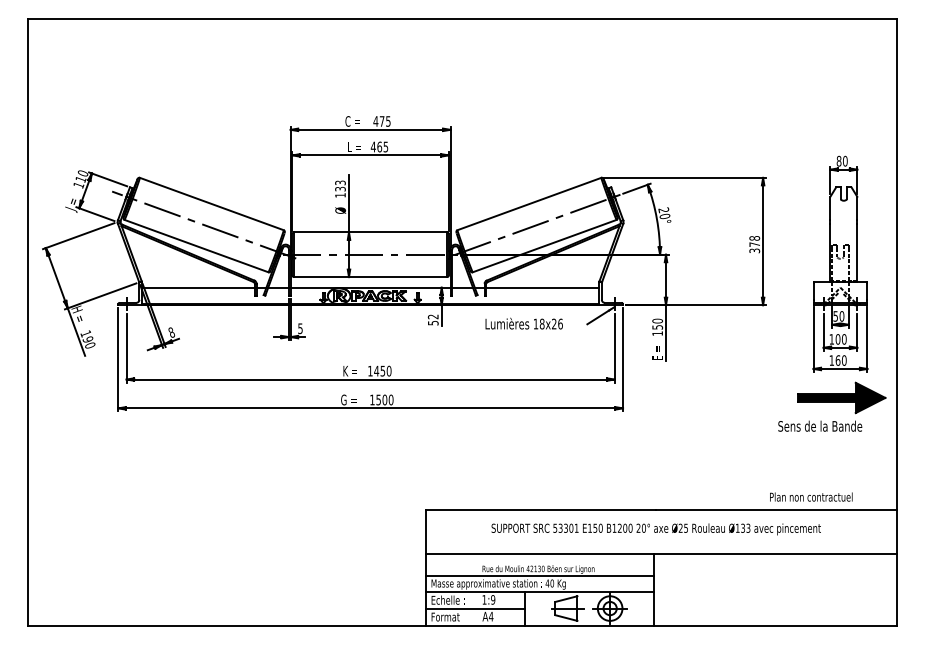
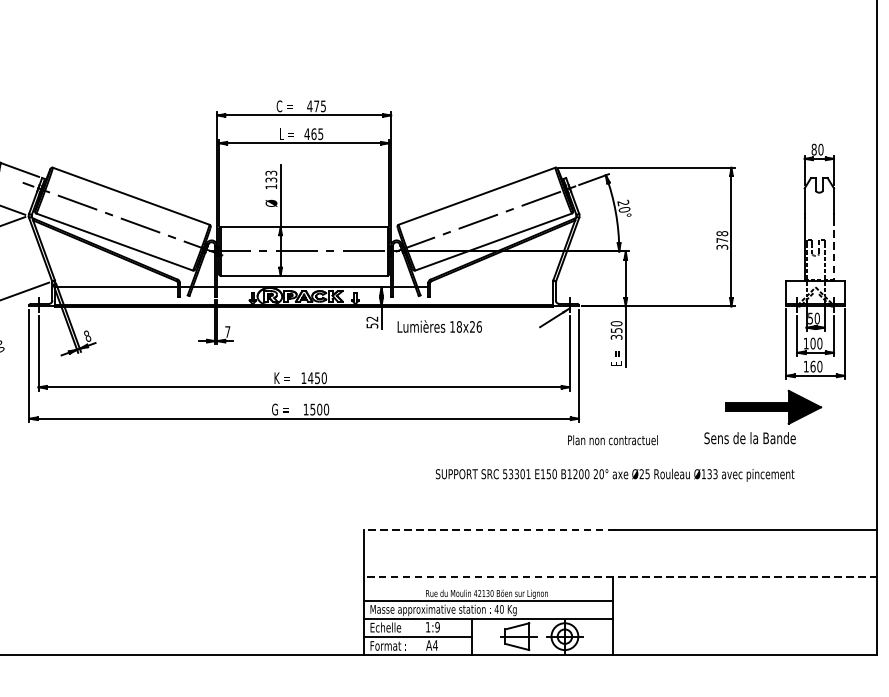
line: (857, 253) -> (834, 250), solid -> dashed
line: (542, 287) -> (491, 287), removed
text: (523, 323) -> (439, 326), moved
text: (300, 328) -> (227, 331), 5 -> 7
text: (657, 333) -> (616, 337), 150 -> 350
part: (832, 406) -> (763, 416), moved
text: (811, 496) -> (613, 439), moved
line: (540, 510) -> (489, 529), solid -> dashed
text: (655, 529) -> (614, 475), moved
line: (661, 553) -> (620, 576), solid -> dashed

